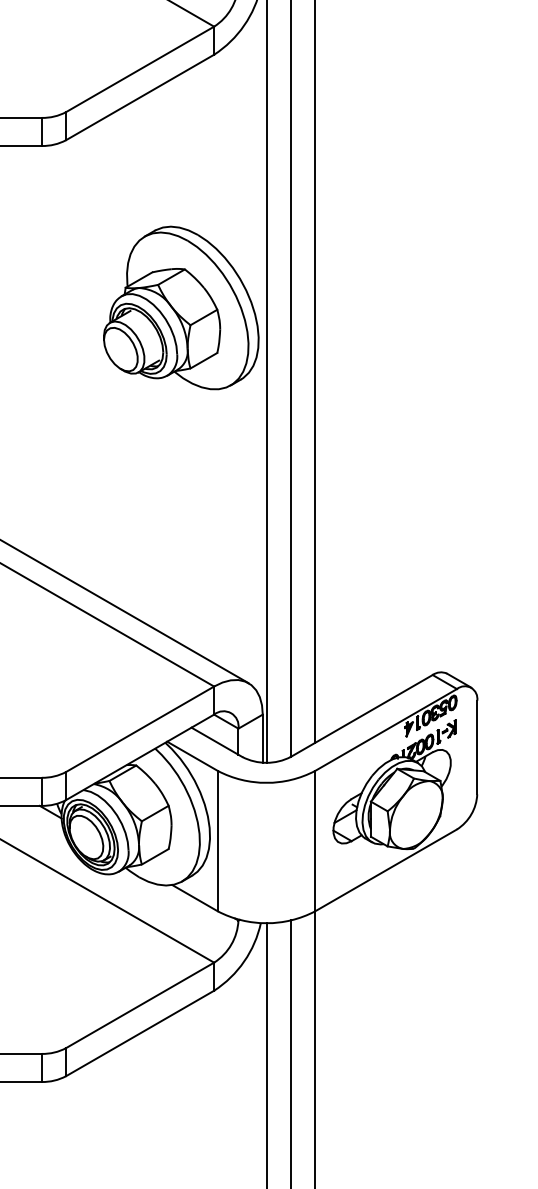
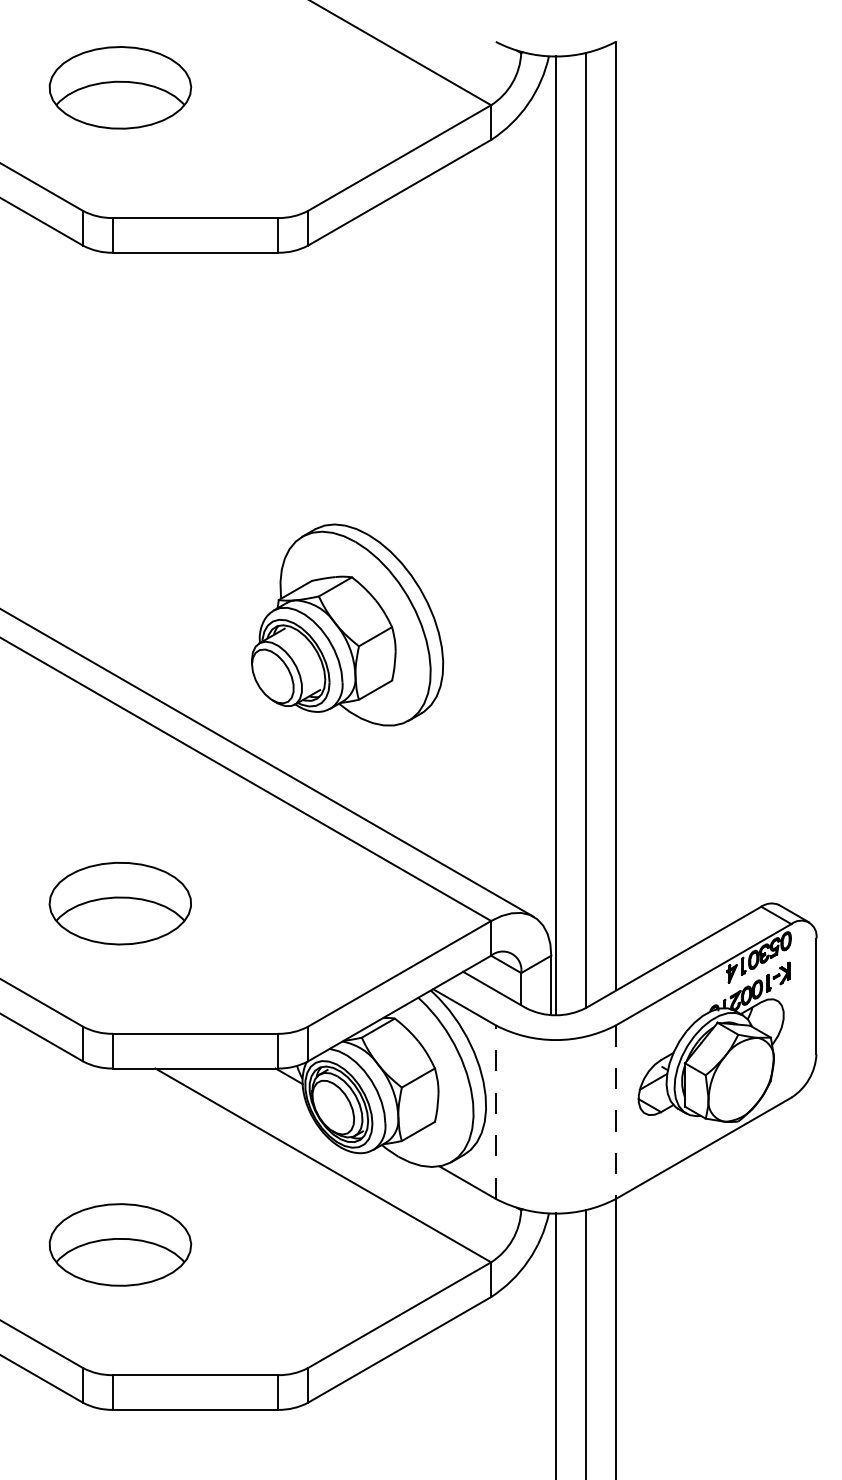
part: (181, 307) -> (347, 624), moved
line: (217, 841) -> (495, 1112), solid -> dashed
line: (315, 841) -> (616, 1112), solid -> dashed

